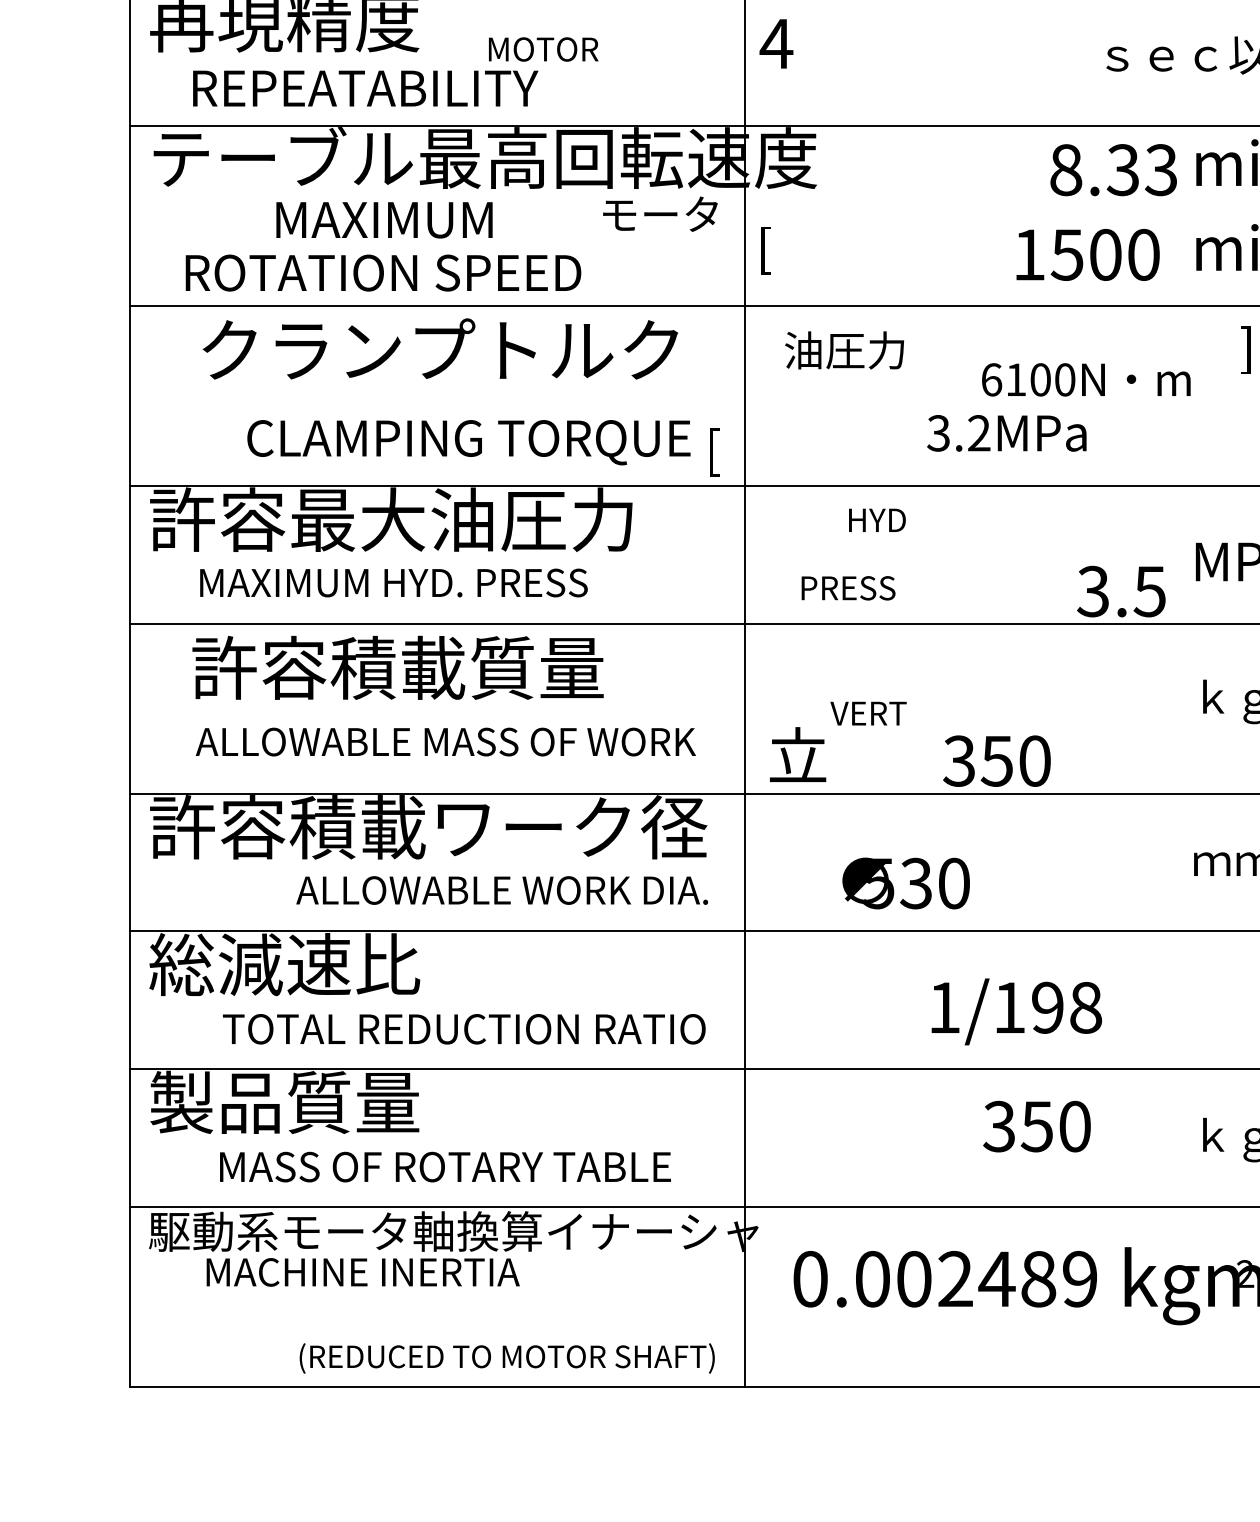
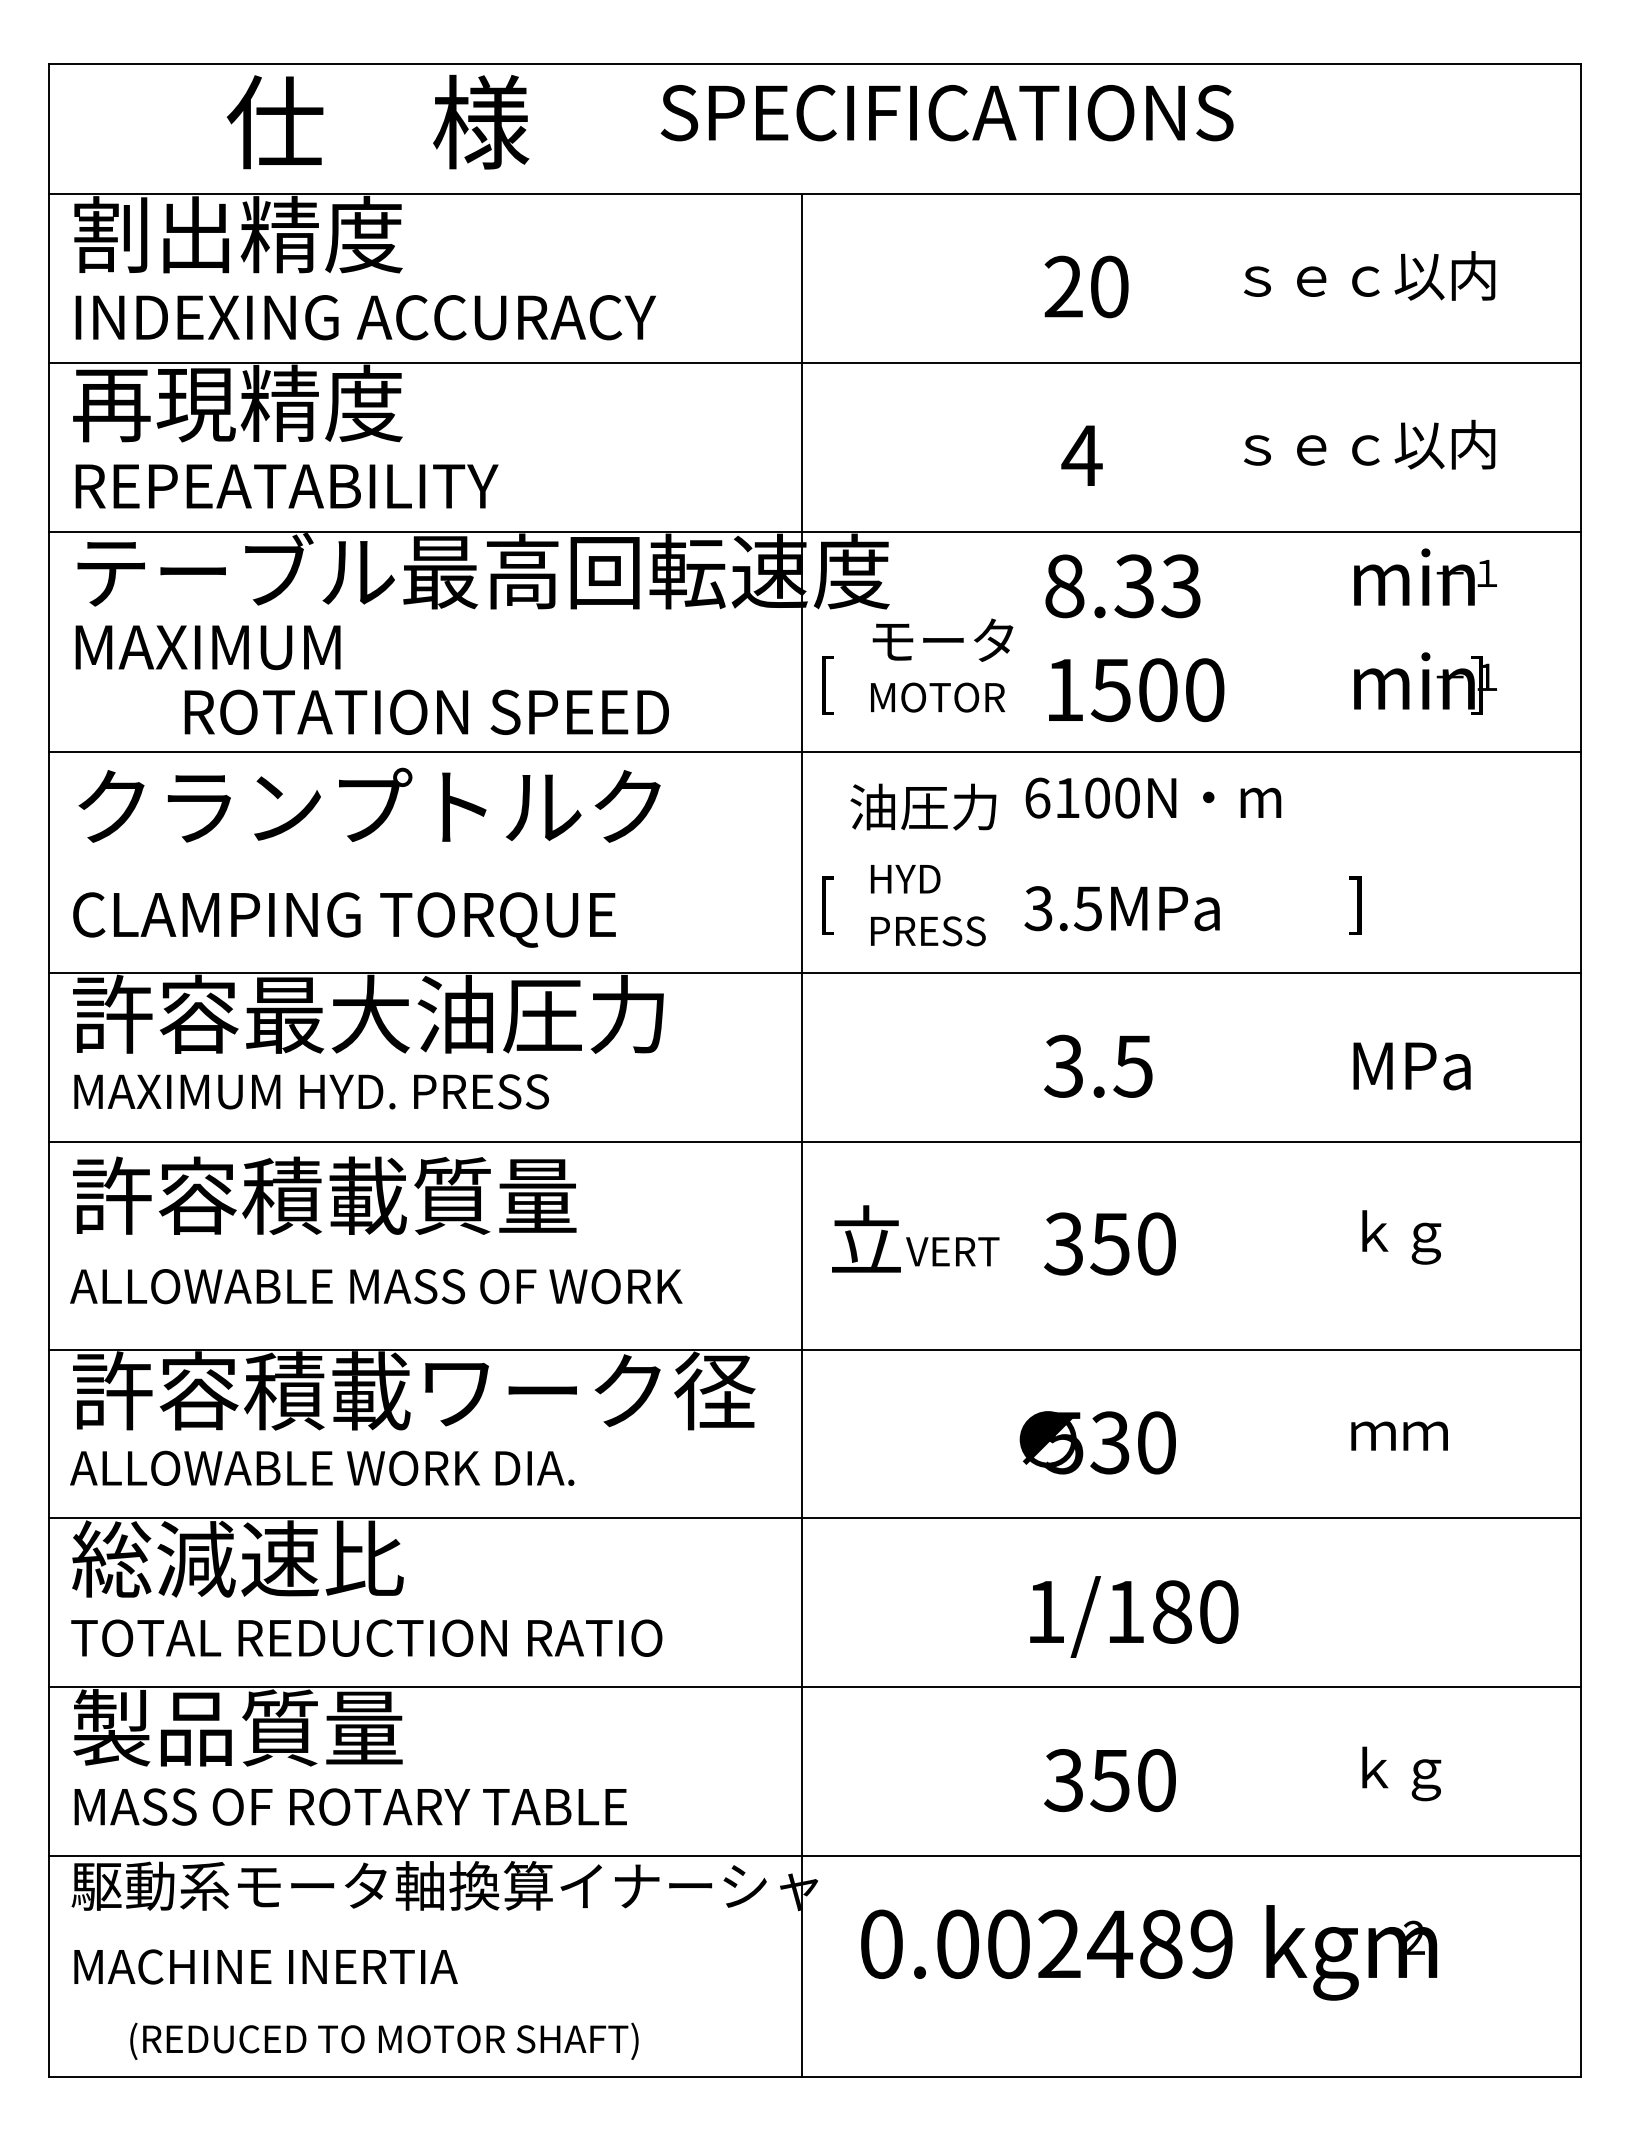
text: (776, 43) -> (1081, 455), moved
text: (544, 49) -> (938, 697), moved
text: (365, 88) -> (286, 486), moved
text: (1113, 170) -> (1122, 586), moved
text: (660, 213) -> (942, 639), moved
text: (384, 220) -> (207, 647), moved
text: (1088, 255) -> (1136, 690), moved
text: (383, 272) -> (426, 711), moved
text: (440, 348) -> (369, 804), moved
text: (1245, 349) -> (1355, 905), moved
text: (1086, 379) -> (1153, 797), moved
text: (978, 433) -> (1087, 908), 3.2MPa -> 3.5MPa
text: (468, 442) -> (344, 919), moved
text: (714, 452) -> (827, 905), moved
text: (877, 520) -> (905, 879), moved
text: (393, 582) -> (311, 1091), moved
text: (848, 588) -> (928, 931), moved
text: (1121, 590) -> (1098, 1065), moved
text: (397, 667) -> (324, 1195), moved
text: (446, 741) -> (376, 1286), moved
text: (798, 754) -> (866, 1238), moved
text: (996, 760) -> (1109, 1243), moved
text: (905, 883) -> (1097, 1442), moved
text: (502, 889) -> (322, 1467), moved
text: (1066, 1007) -> (1195, 1611), 1/198 -> 1/180
text: (464, 1028) -> (366, 1637), moved
text: (1036, 1126) -> (1109, 1780), moved
text: (445, 1166) -> (350, 1806), moved
text: (362, 1272) -> (265, 1966), moved
text: (507, 1357) -> (384, 2040), moved

